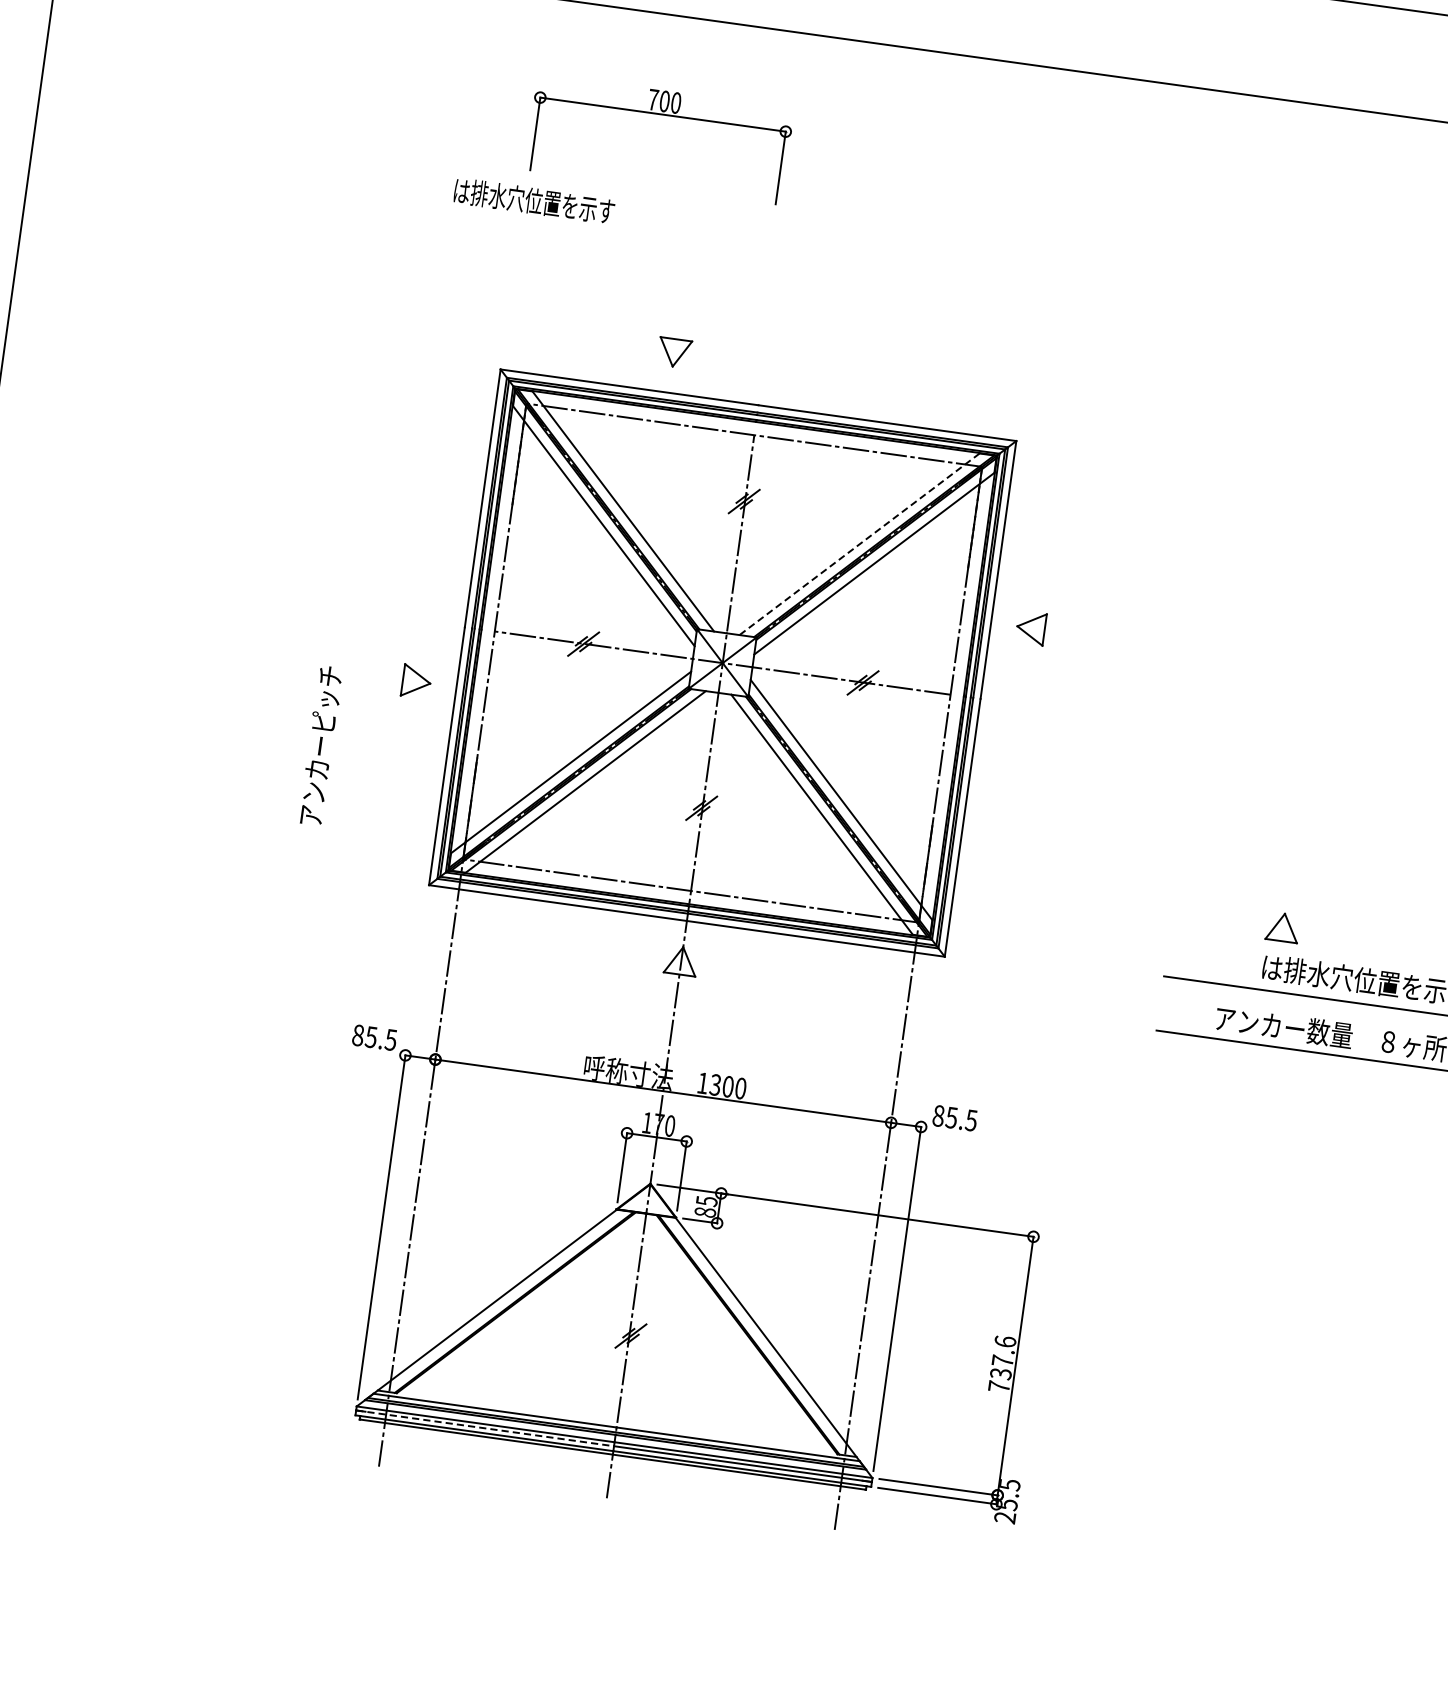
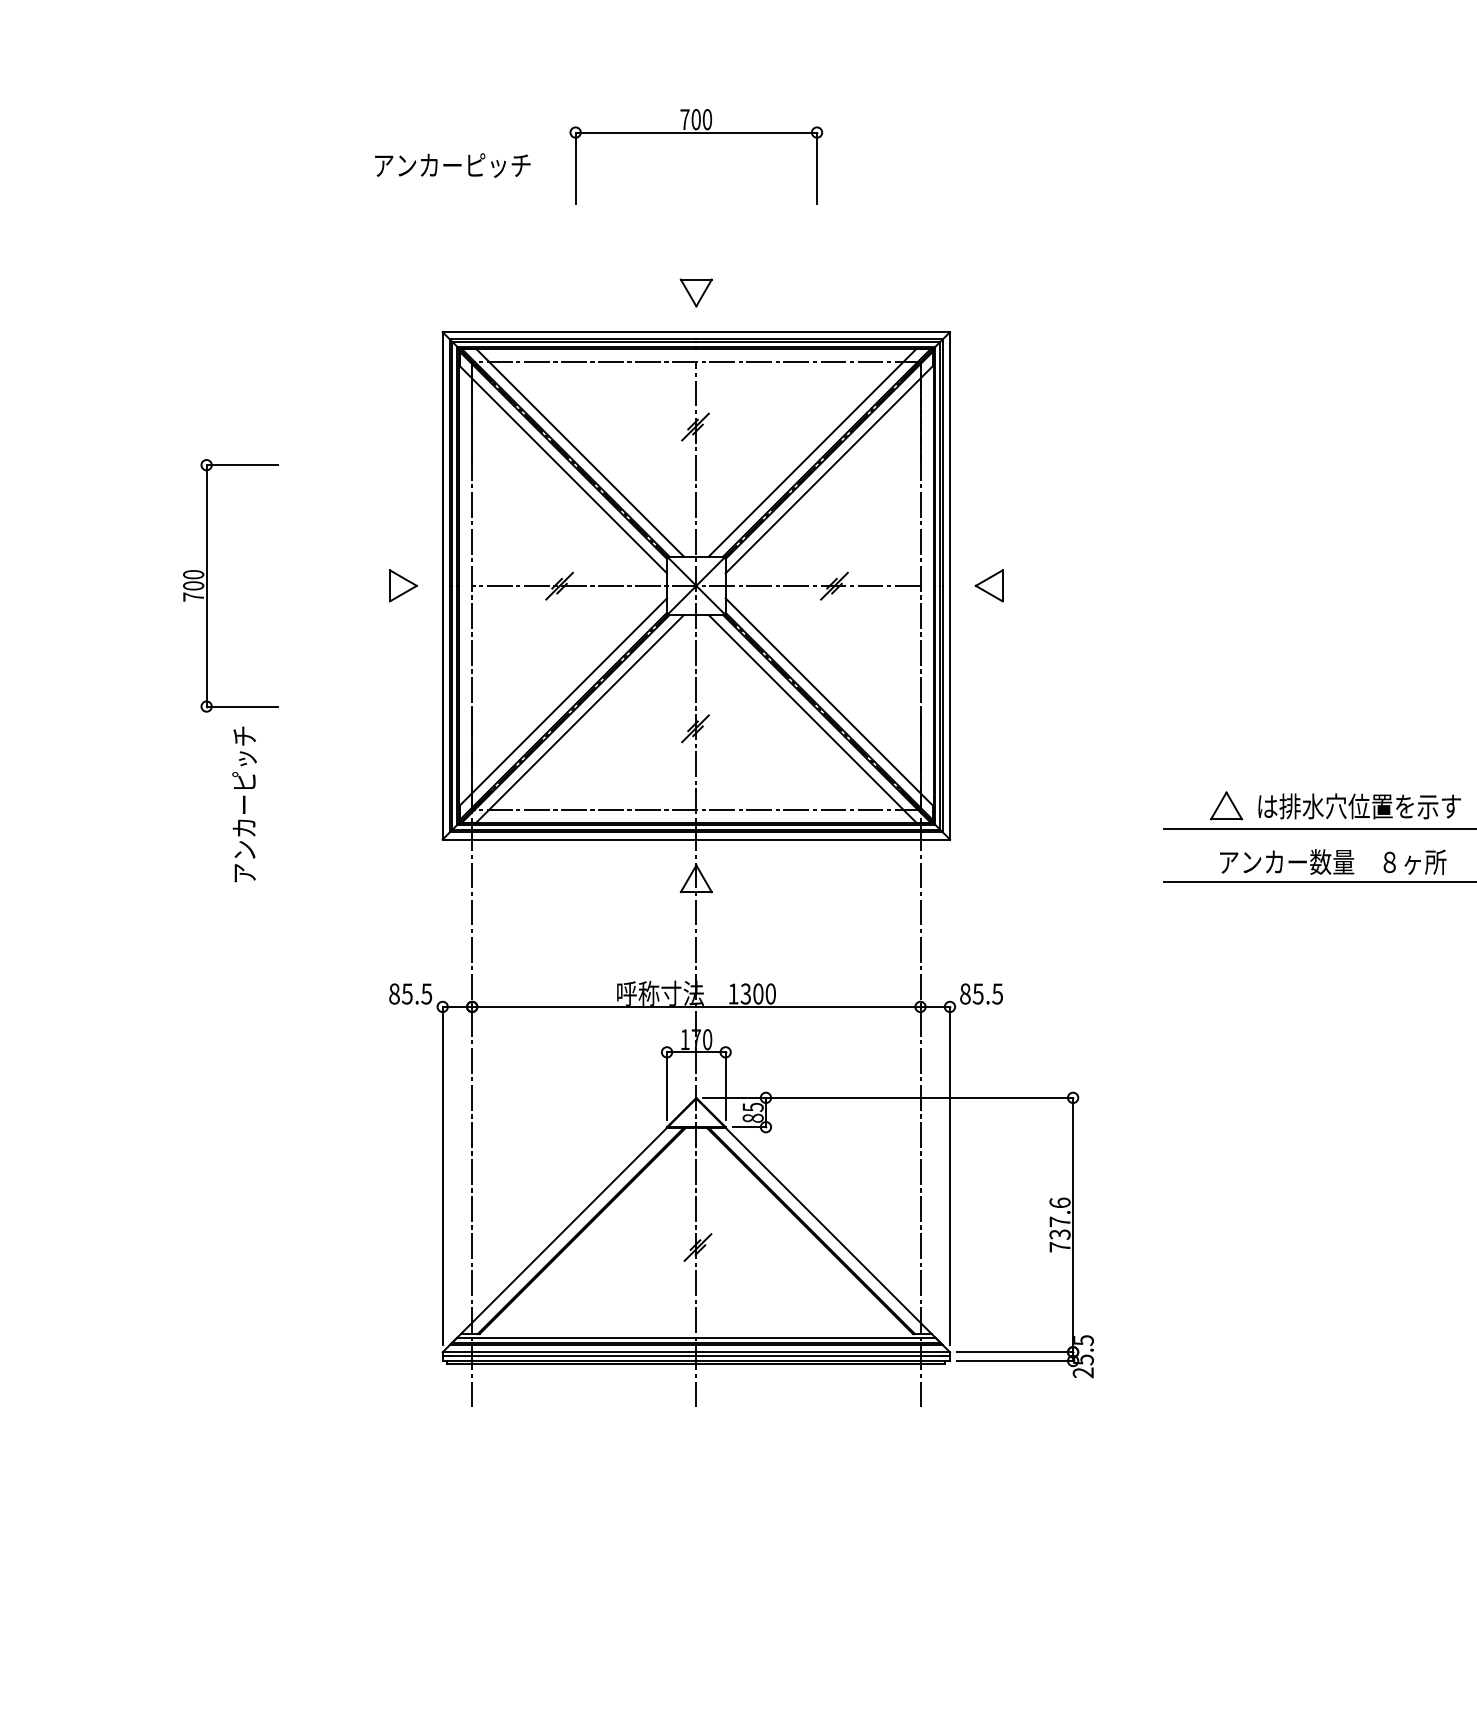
part: (663, 115) -> (696, 133), moved
text: (534, 201) -> (452, 165), は排水穴位置を示す -> アンカーピッチ
part: (673, 352) -> (695, 292), moved
line: (859, 543) -> (812, 452), dashed -> solid
part: (225, 593) -> (207, 585), added
part: (1030, 627) -> (988, 585), moved
part: (416, 681) -> (403, 585), moved
text: (320, 745) -> (244, 804), moved
part: (1283, 927) -> (1226, 805), moved
line: (485, 1428) -> (569, 1356), dashed -> solid

